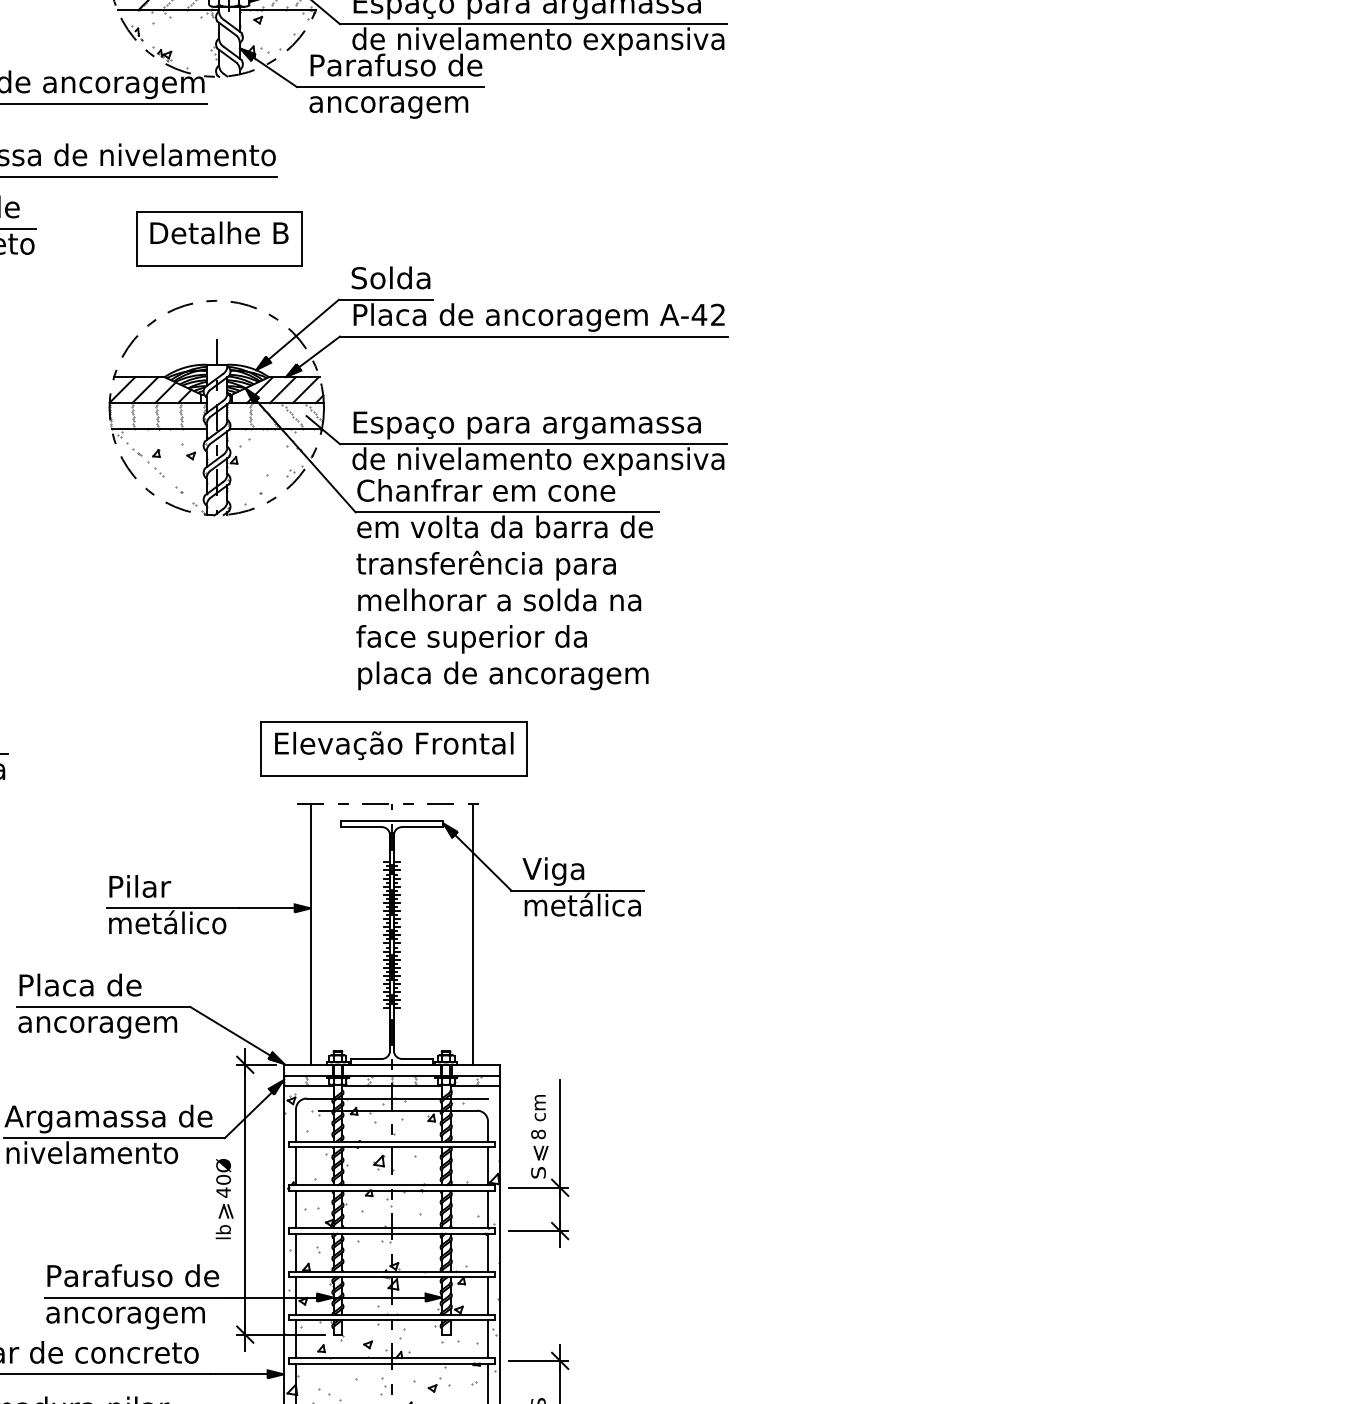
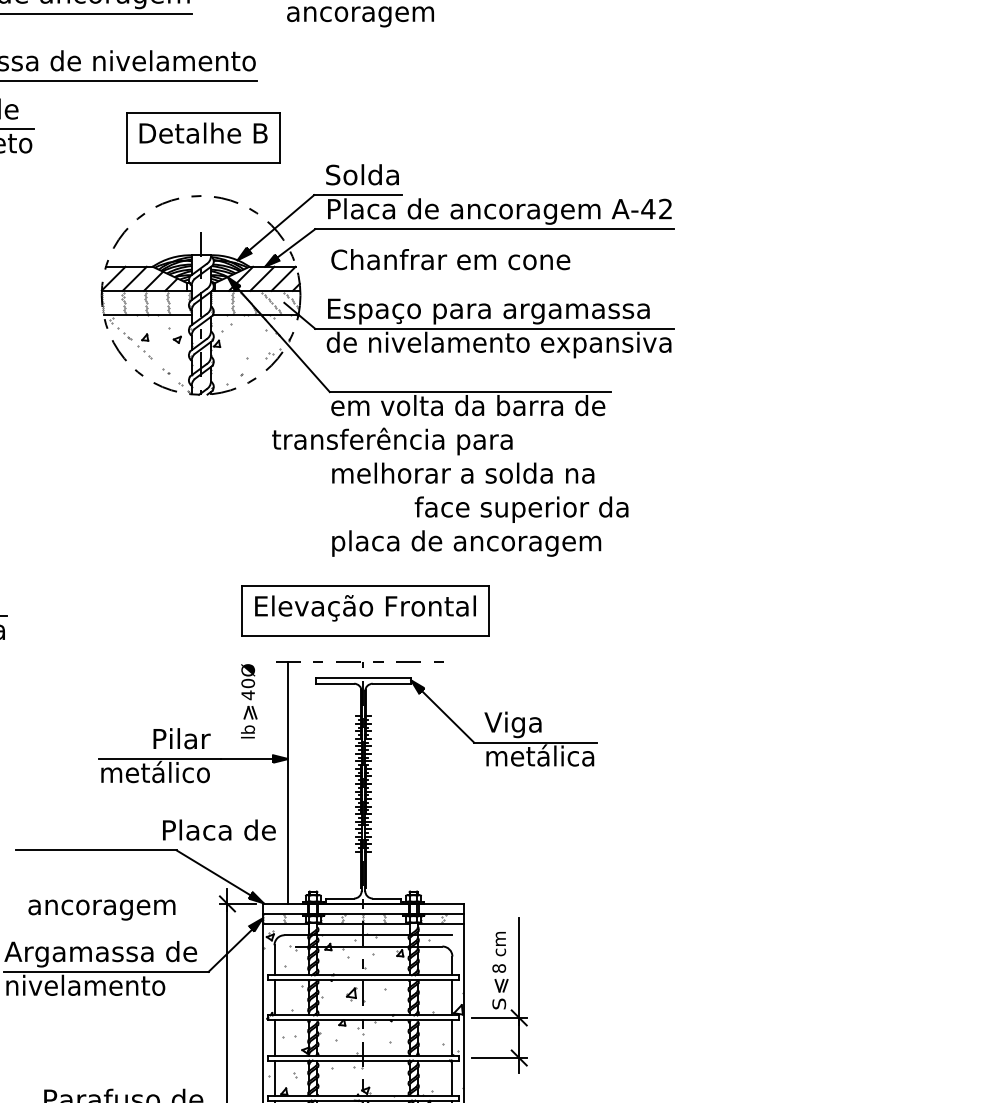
text: (486, 490) -> (451, 259), moved
text: (485, 565) -> (391, 441), moved
text: (471, 639) -> (521, 509), moved
text: (140, 886) -> (182, 738), moved
line: (473, 933) -> (438, 782), removed
text: (80, 984) -> (219, 829), moved
text: (97, 1027) -> (101, 910), moved
part: (224, 1199) -> (249, 701), moved

